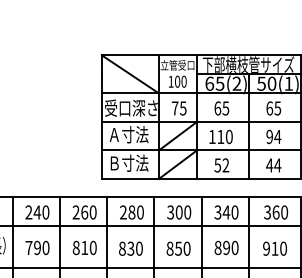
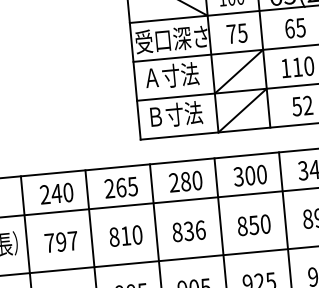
text: (92, 212) -> (131, 186), 260 -> 265
text: (45, 247) -> (72, 240), 790 -> 797
text: (139, 248) -> (200, 229), 830 -> 836

